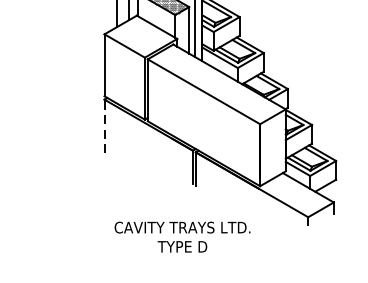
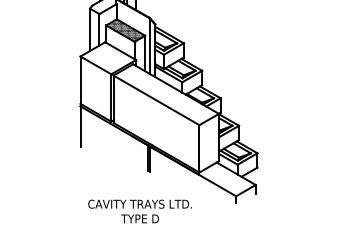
line: (104, 125) -> (80, 126), dashed -> solid

